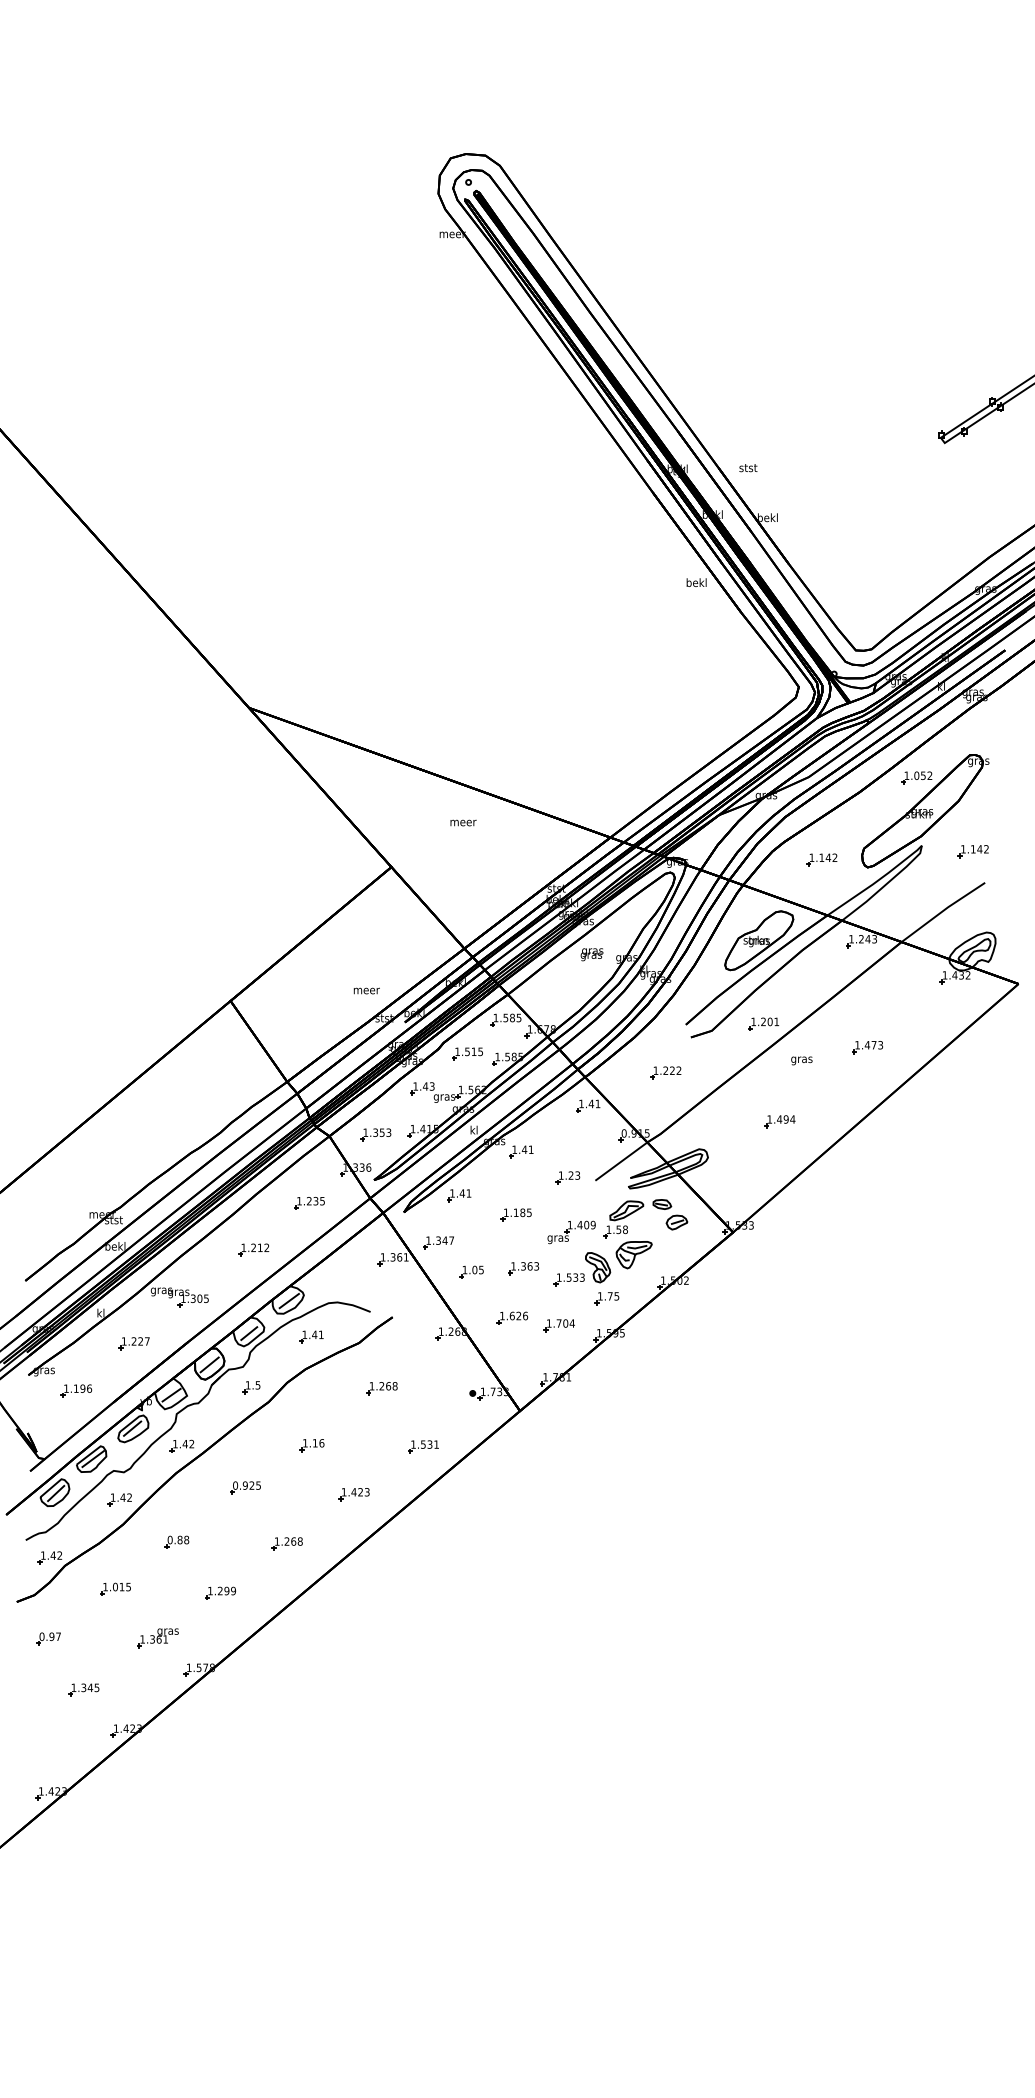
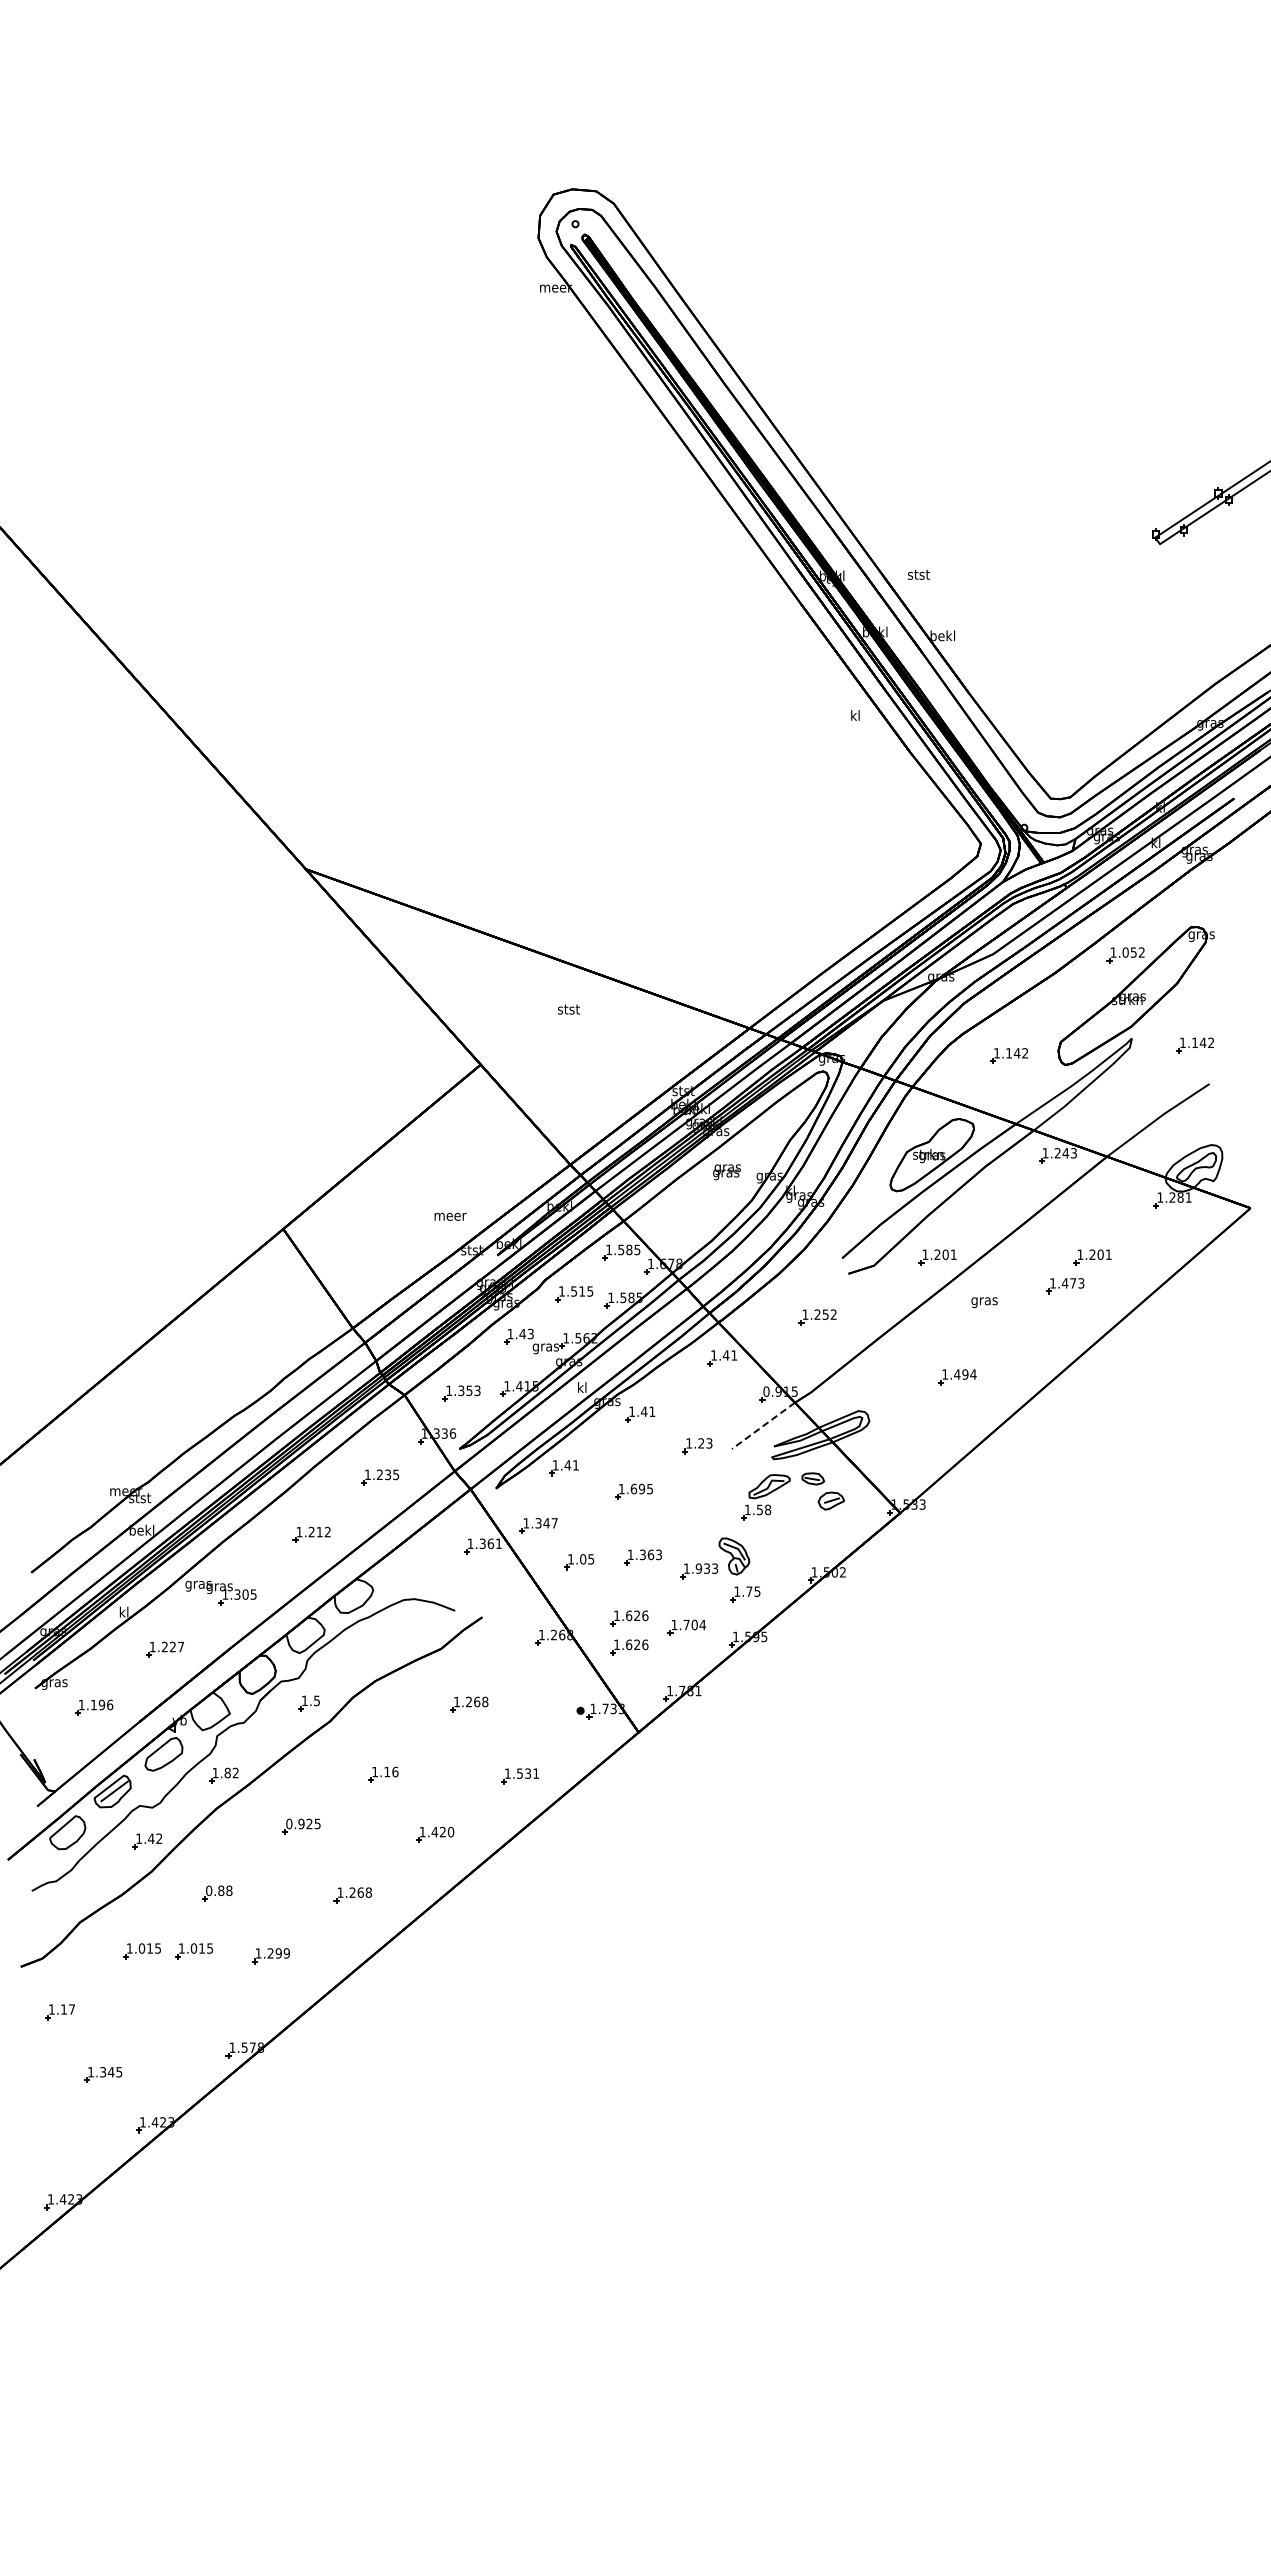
text: (696, 582) -> (855, 715), bekl -> kl
text: (463, 822) -> (569, 1009), meer -> stst
text: (961, 975) -> (1180, 1197), 1.432 -> 1.281
part: (889, 1024) -> (1092, 1257), added
text: (672, 1070) -> (825, 1314), 1.222 -> 1.252
line: (621, 1161) -> (763, 1426), solid -> dashed
text: (519, 1212) -> (637, 1488), 1.185 -> 1.695
part: (571, 1232) -> (701, 1513), removed
part: (633, 1254) -> (778, 1540), removed
text: (568, 1277) -> (698, 1568), 1.533 -> 1.933
line: (289, 1301) -> (355, 1597), removed
line: (248, 1333) -> (305, 1637), removed
part: (311, 1336) -> (382, 1641), removed
part: (512, 1341) -> (629, 1647), added
line: (209, 1364) -> (257, 1675), removed
line: (171, 1394) -> (210, 1712), removed
line: (132, 1428) -> (162, 1753), removed
text: (185, 1443) -> (227, 1772), 1.42 -> 1.82
text: (367, 1492) -> (451, 1832), 1.423 -> 1.420
line: (56, 1493) -> (69, 1833), removed
part: (49, 1557) -> (61, 1912), removed
part: (157, 1589) -> (193, 1951), added
text: (46, 1636) -> (57, 2009), 0.97 -> 1.17
part: (157, 1638) -> (193, 2011), removed

